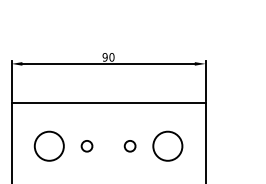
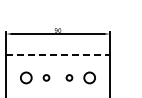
line: (109, 102) -> (58, 54), solid -> dashed
circle: (47, 145) -> (25, 77), size x0.7
circle: (167, 145) -> (89, 77), size x0.7

